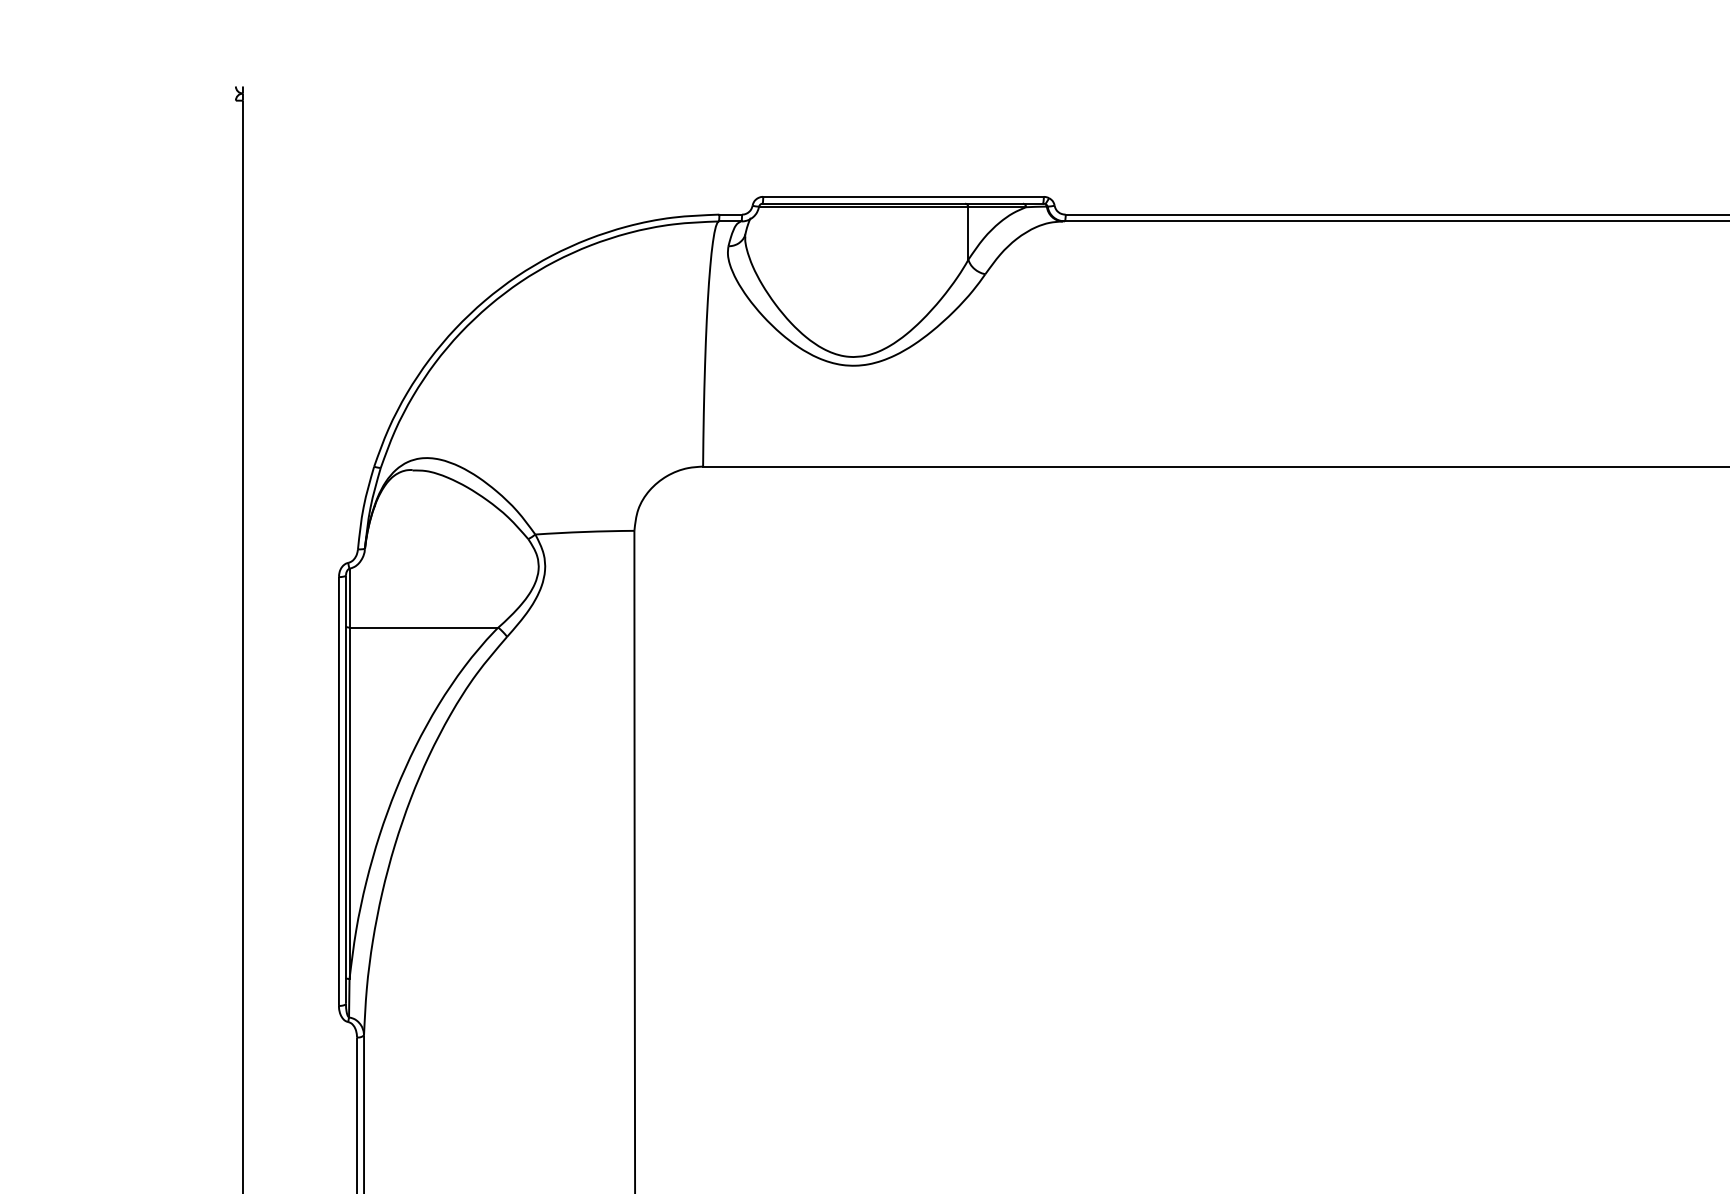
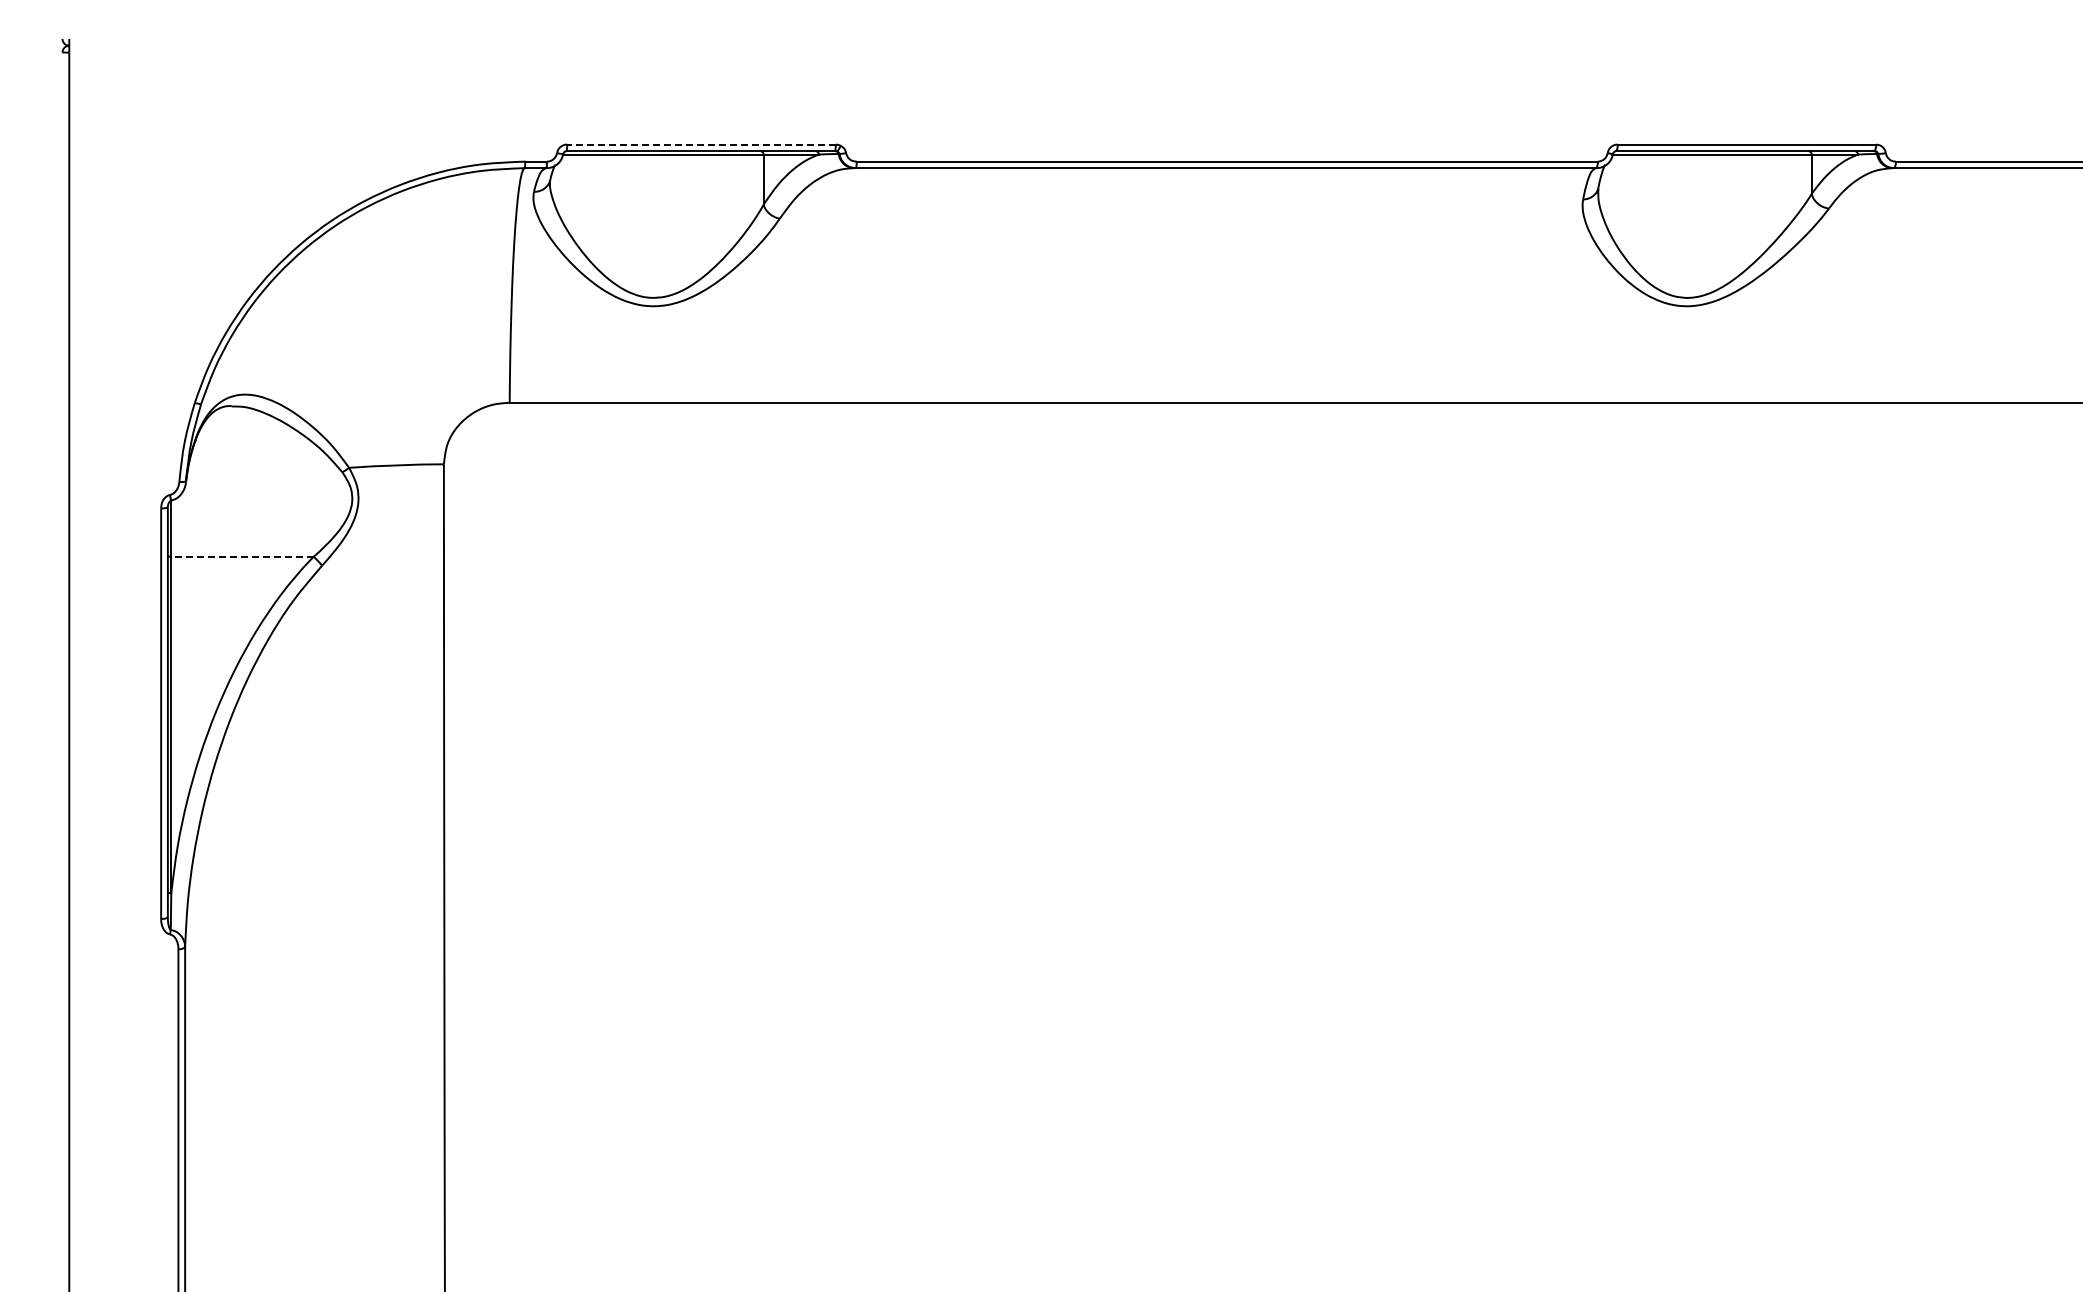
line: (902, 196) -> (700, 144), solid -> dashed
line: (422, 627) -> (241, 556), solid -> dashed

